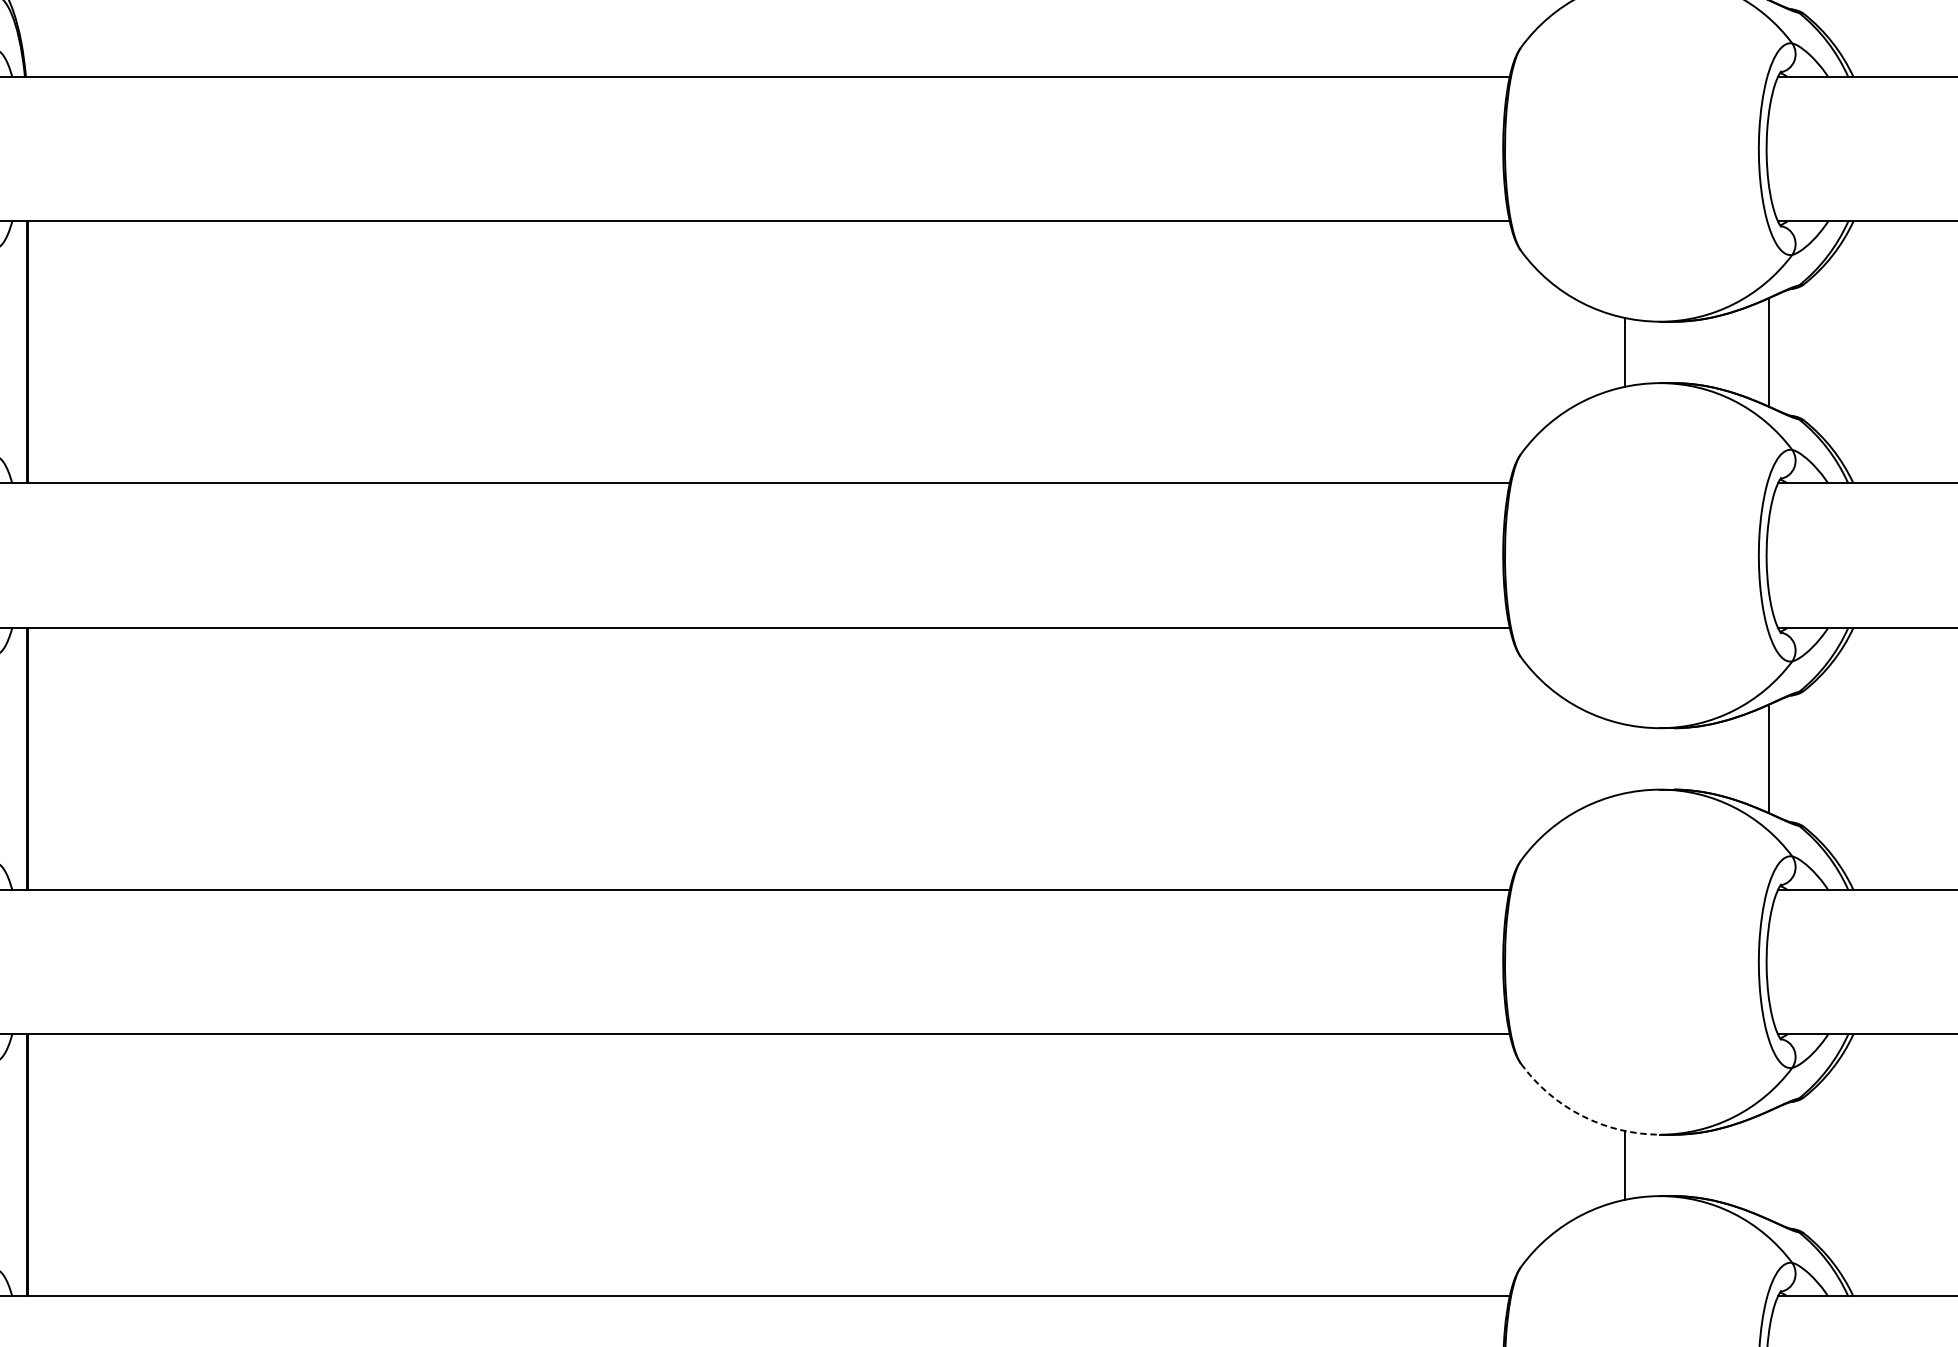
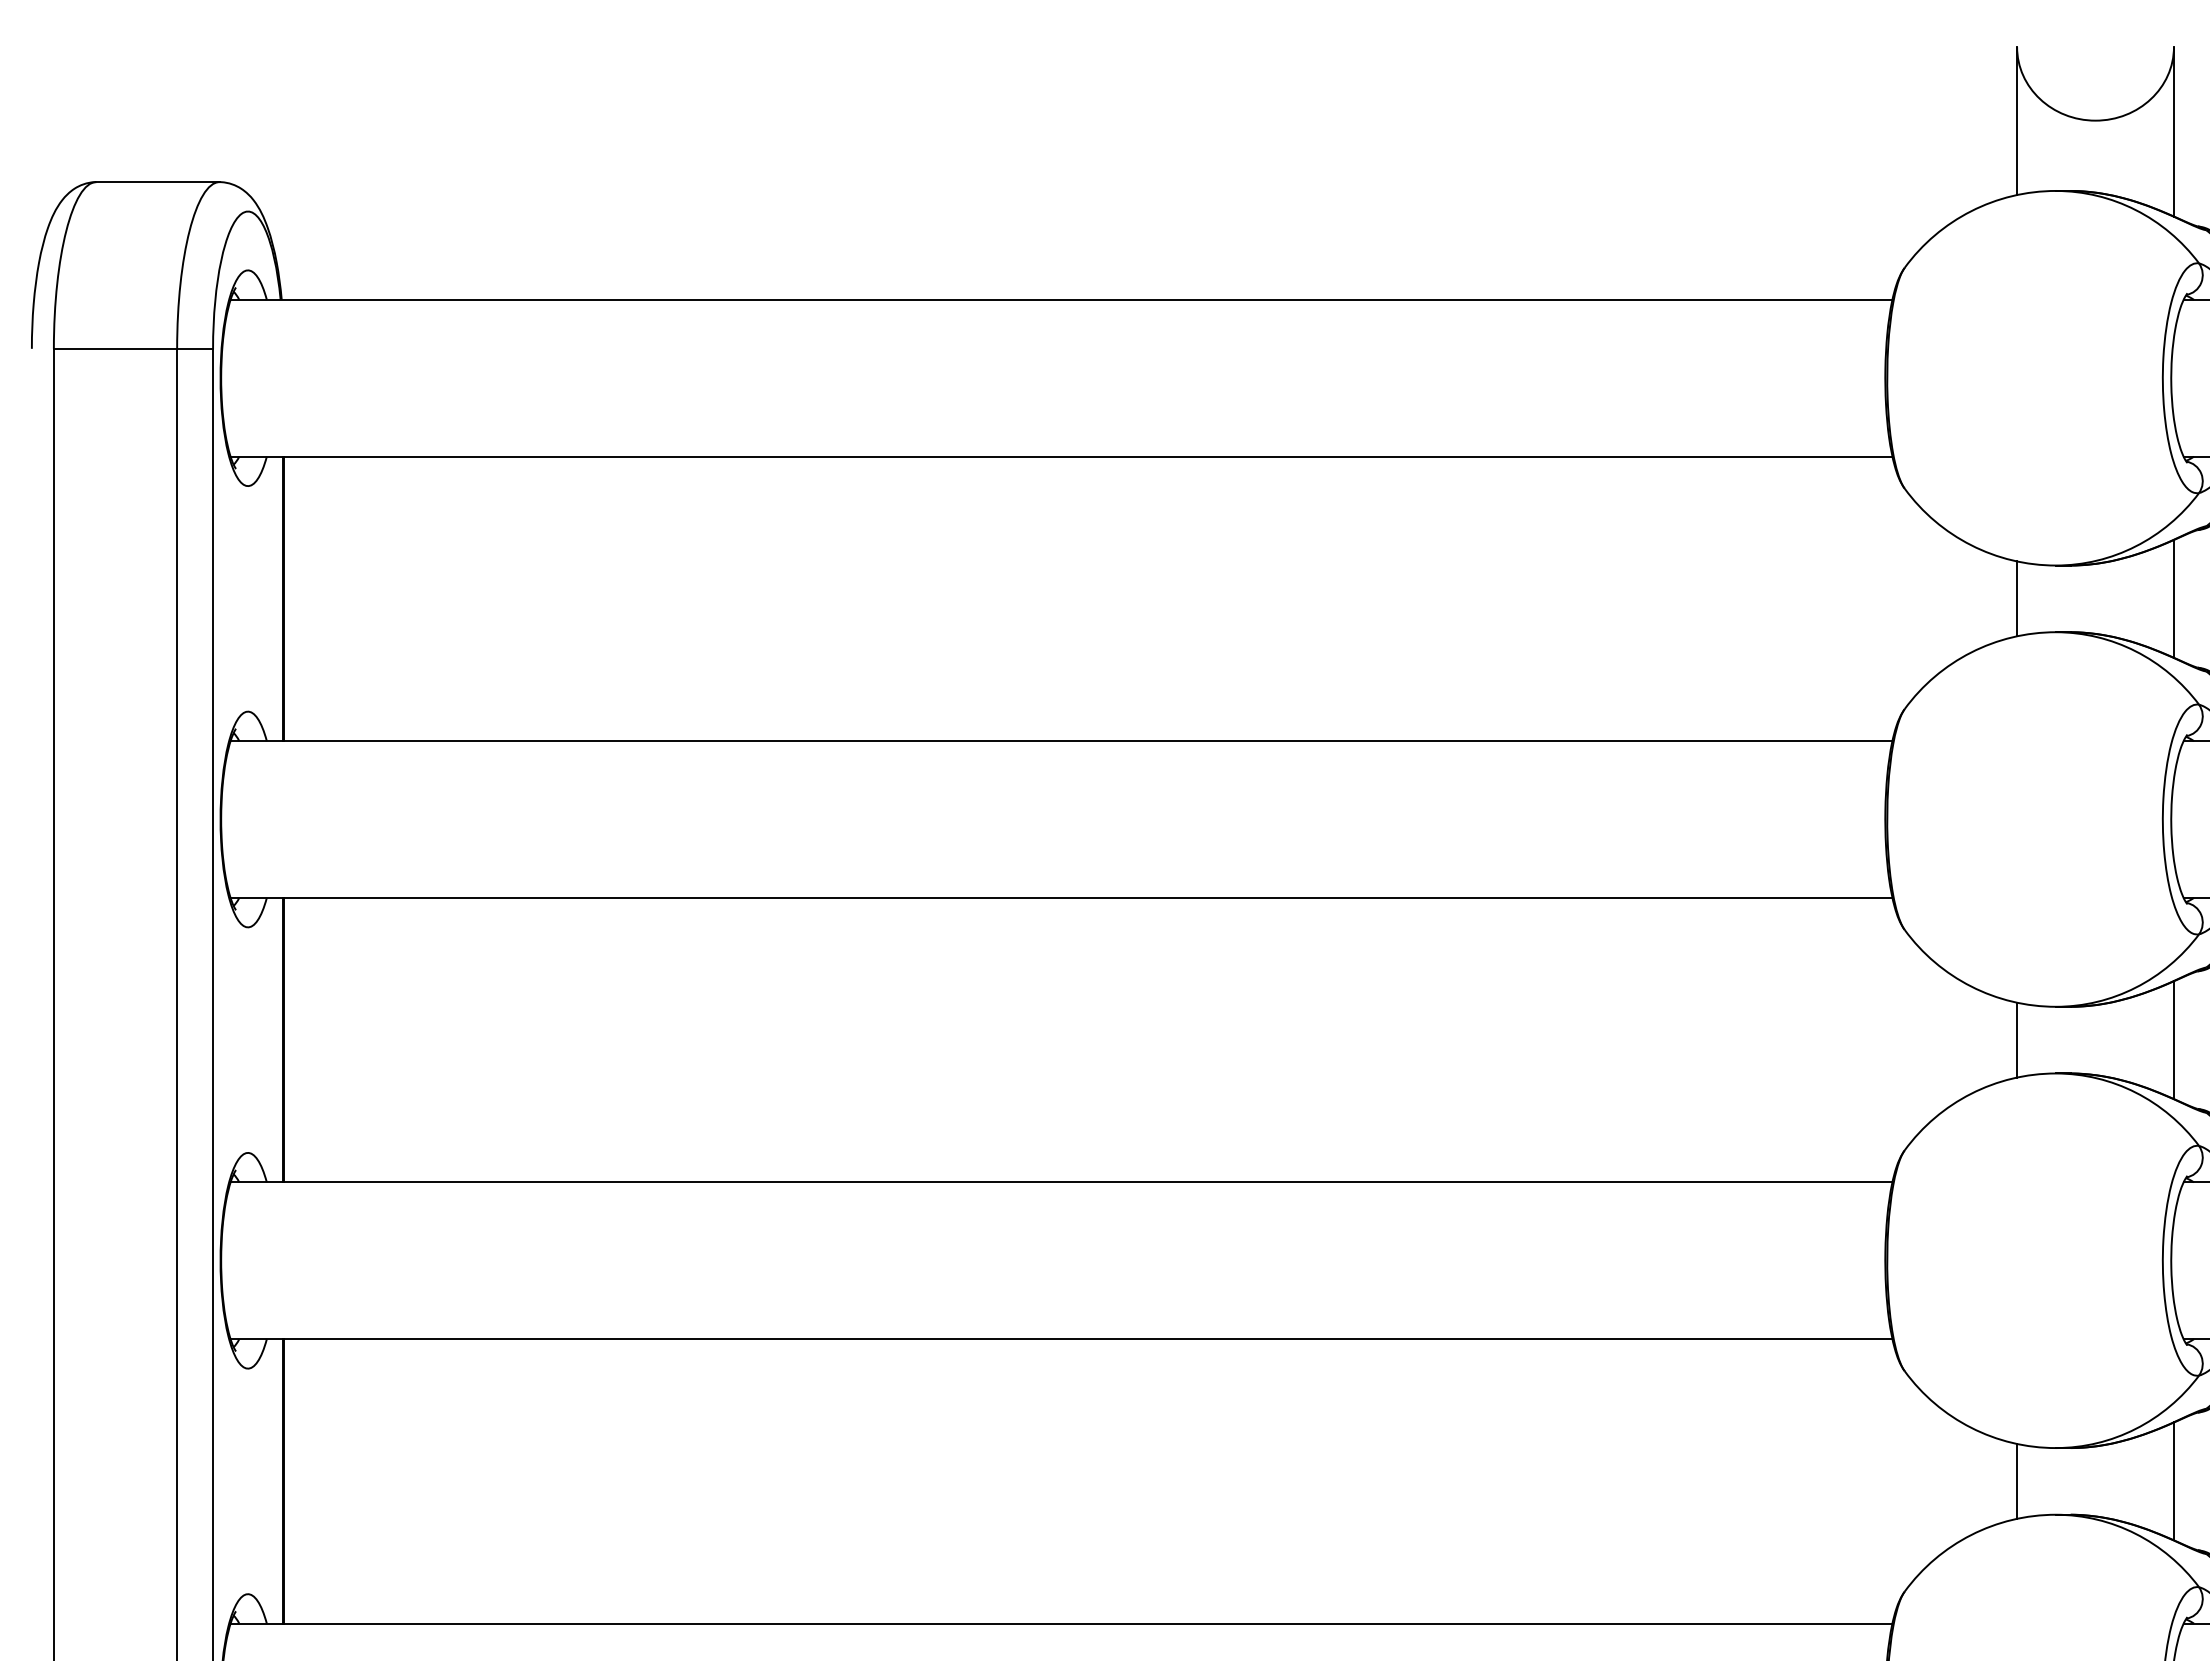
line: (1624, 758) -> (2017, 1039), added
arc: (1582, 1115) -> (1971, 1427), dashed -> solid
line: (1768, 1165) -> (2173, 1481), added

